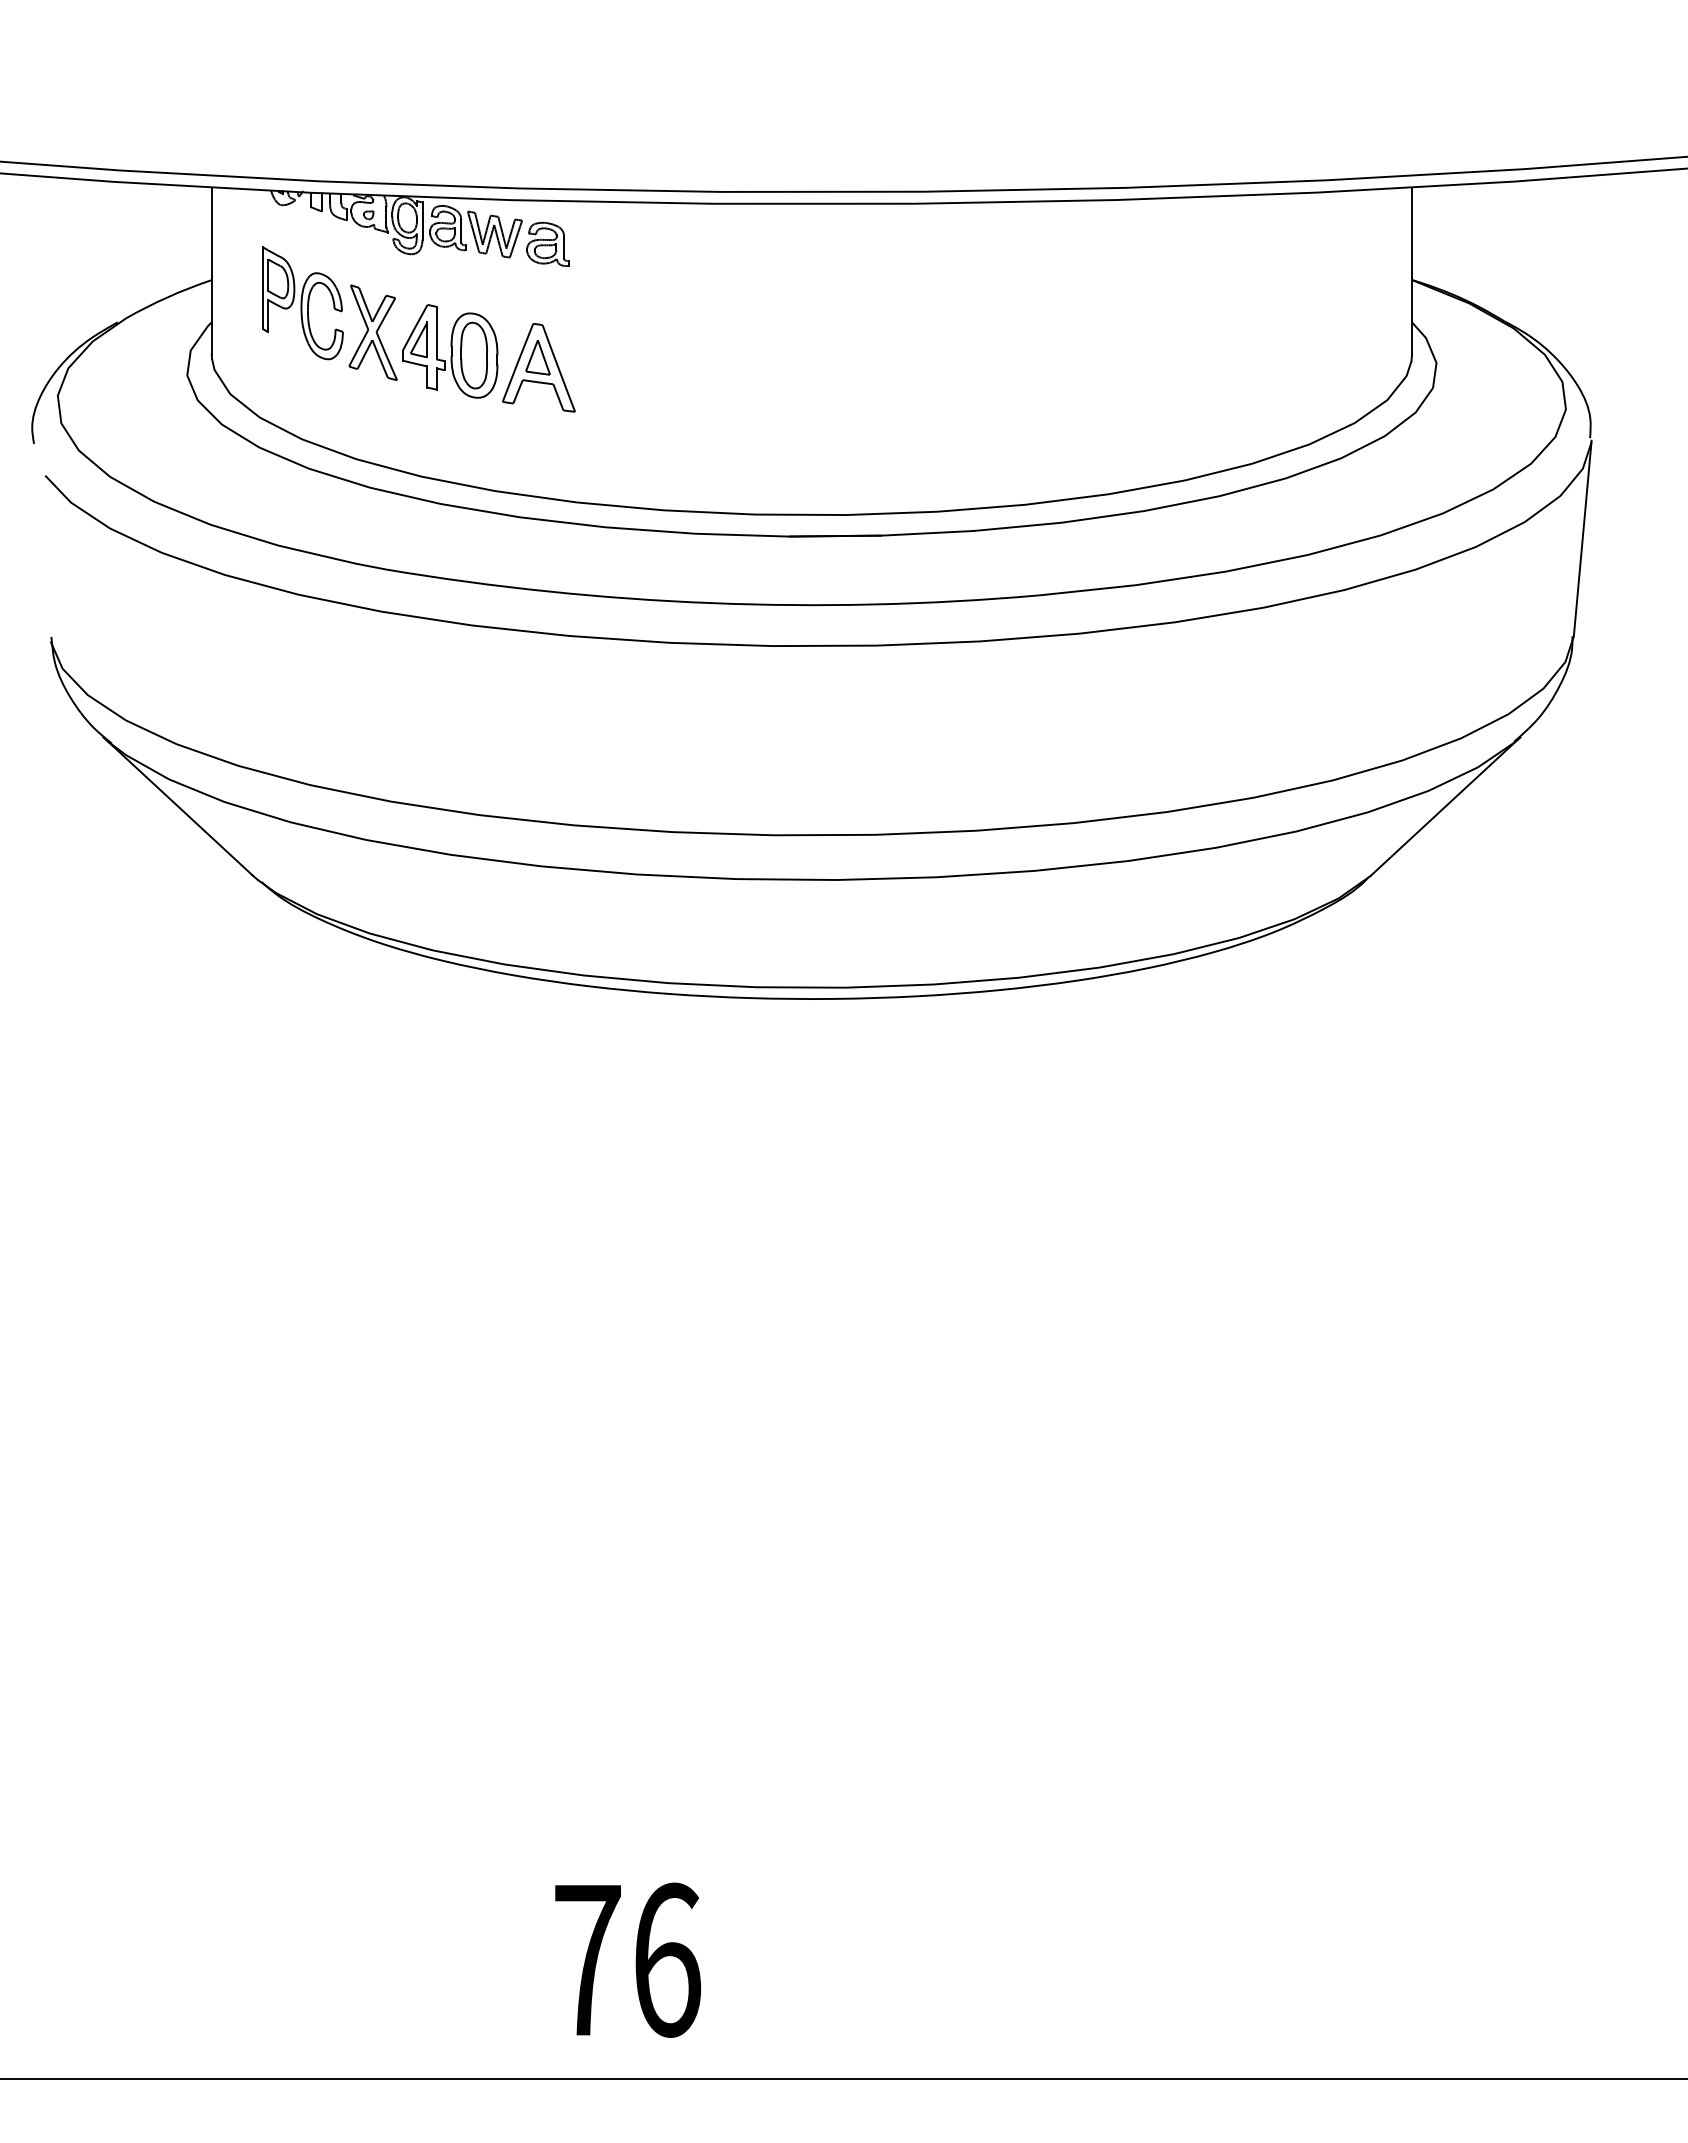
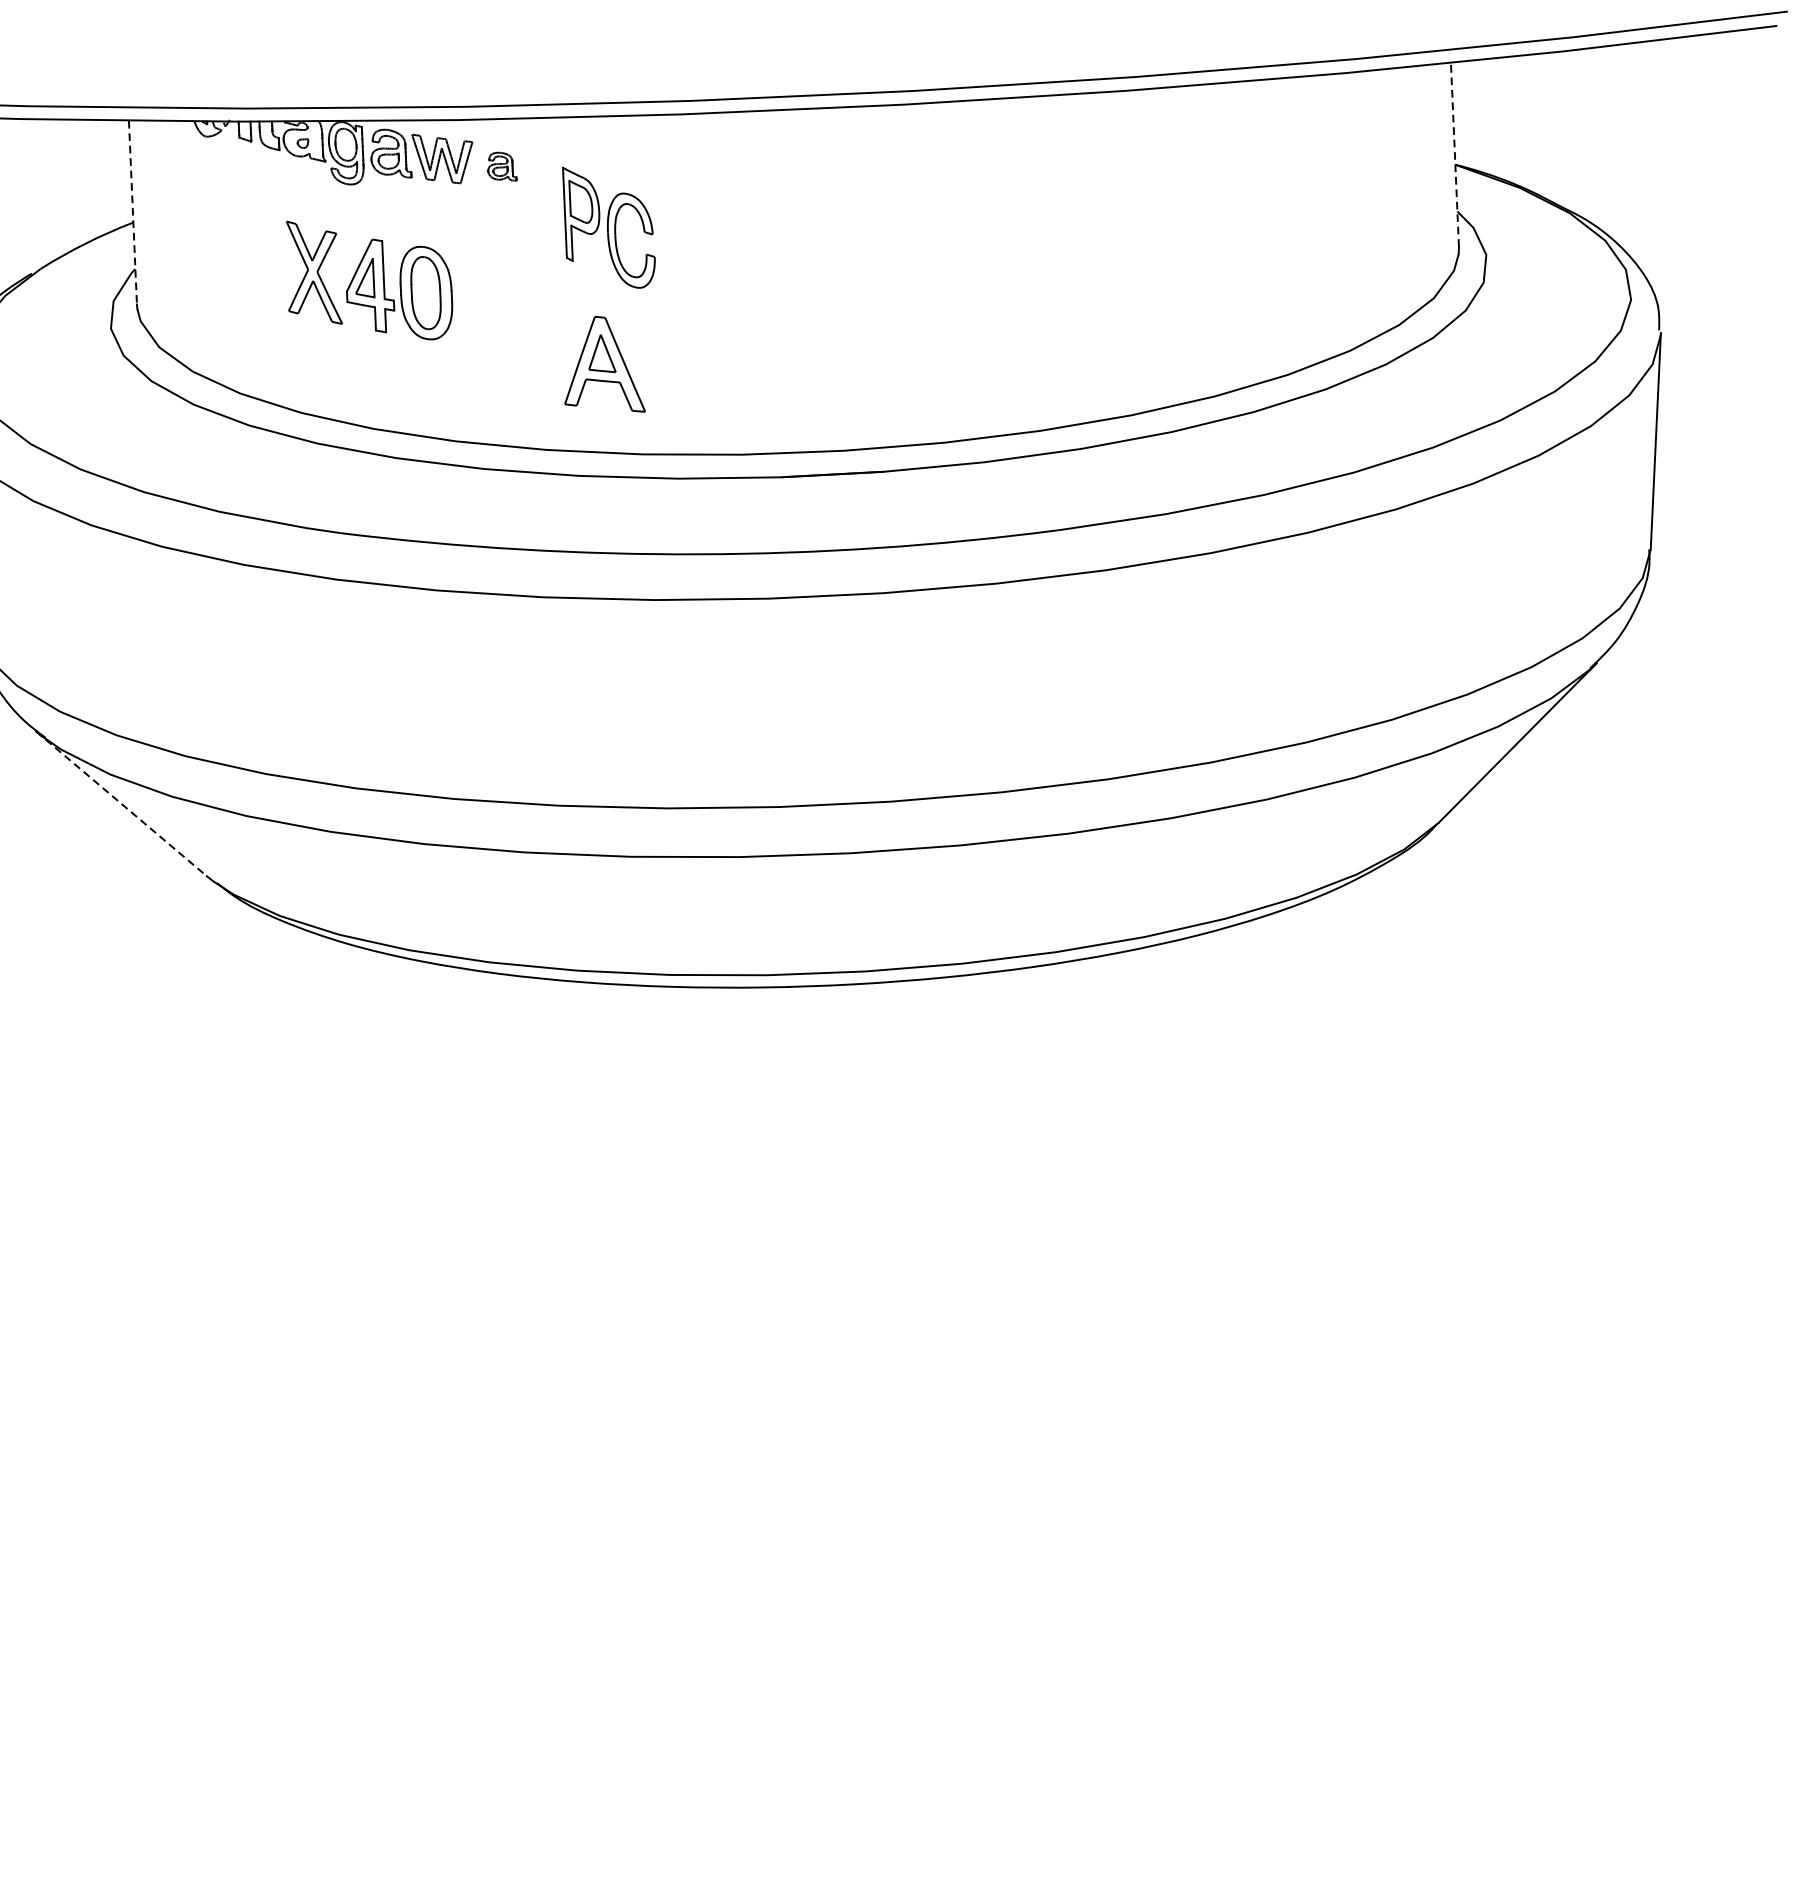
part: (547, 243) -> (501, 166), size x0.6
line: (1412, 270) -> (1455, 154), solid -> dashed
line: (211, 271) -> (132, 213), solid -> dashed
part: (302, 303) -> (608, 227), moved
part: (538, 367) -> (602, 364), moved
line: (178, 806) -> (122, 803), solid -> dashed

